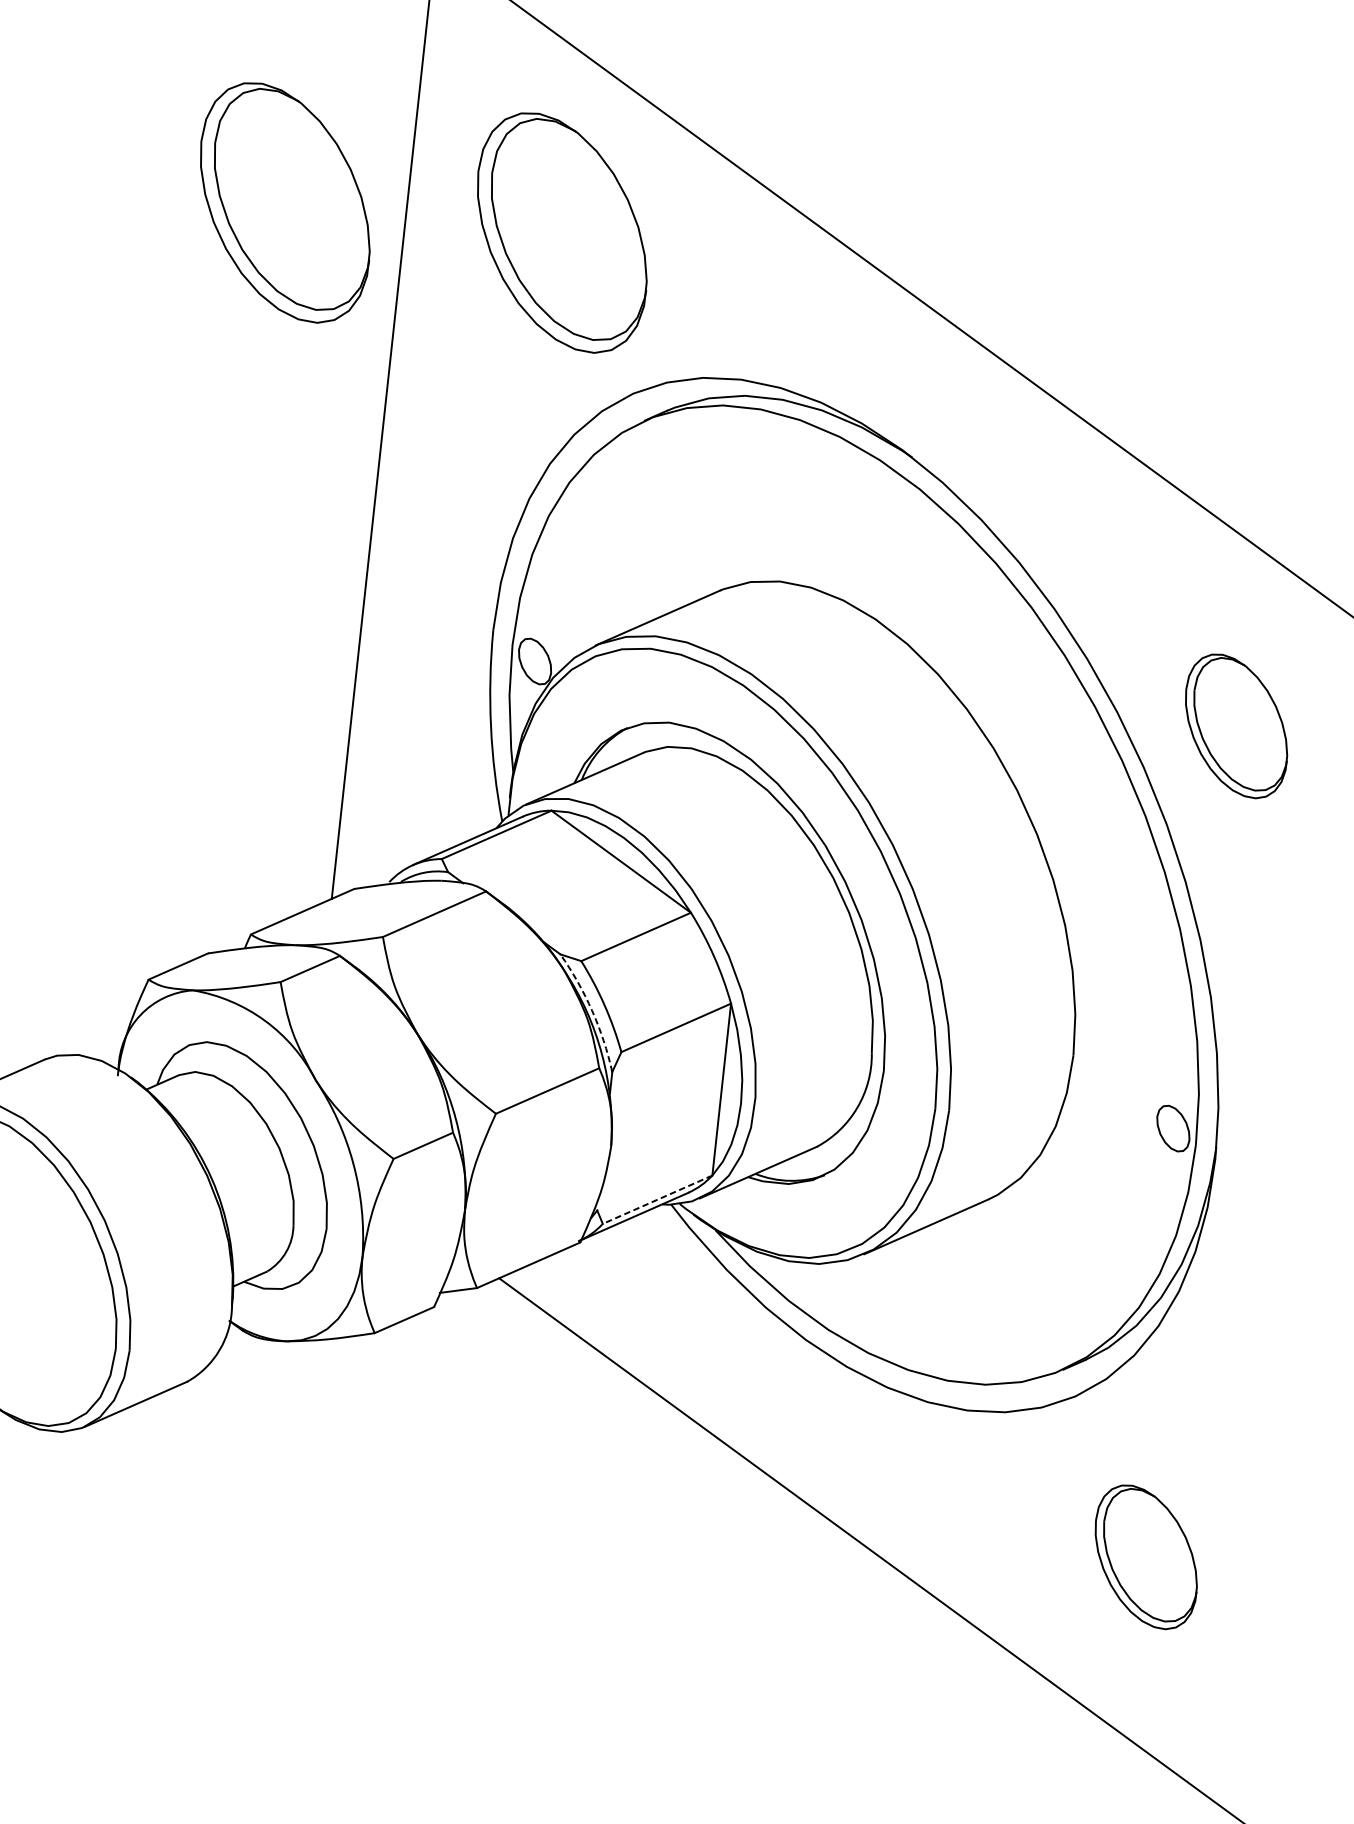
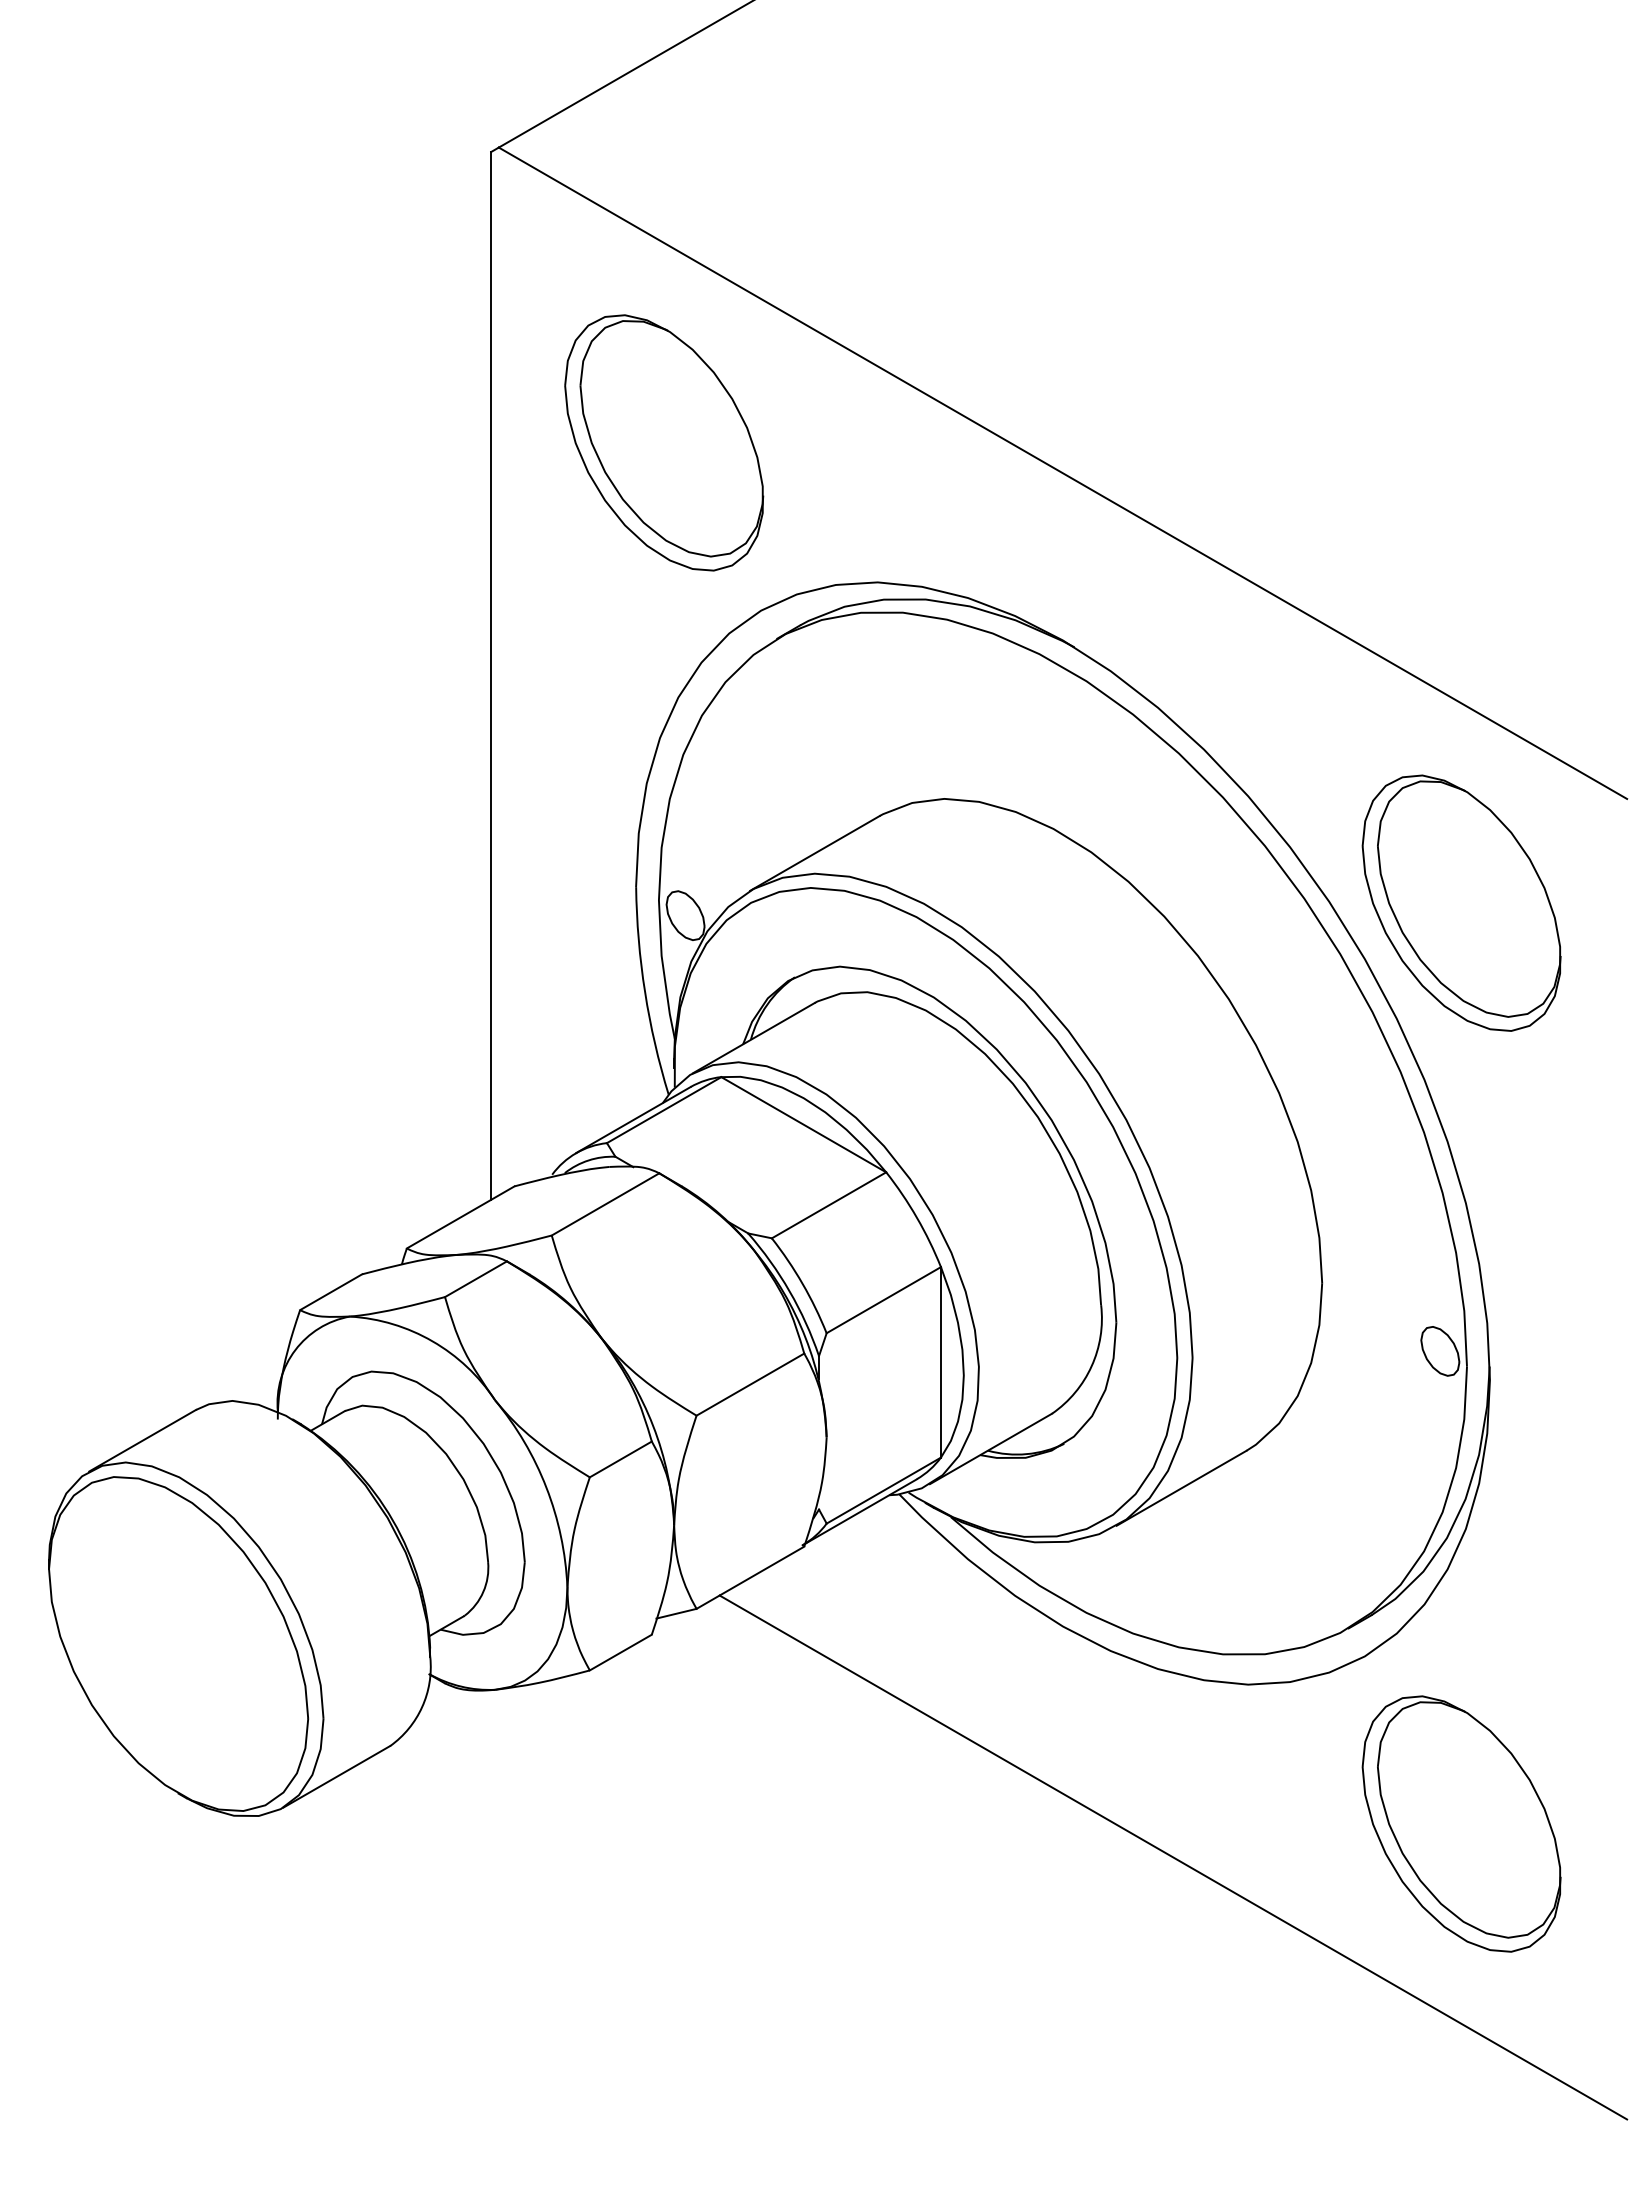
part: (285, 202) -> (357, 442), removed
part: (1236, 725) -> (1461, 902), size x1.67
arc: (591, 1010) -> (789, 1291), dashed -> solid
line: (657, 1199) -> (883, 1490), dashed -> solid
part: (1146, 1556) -> (1461, 1823), size x1.67

